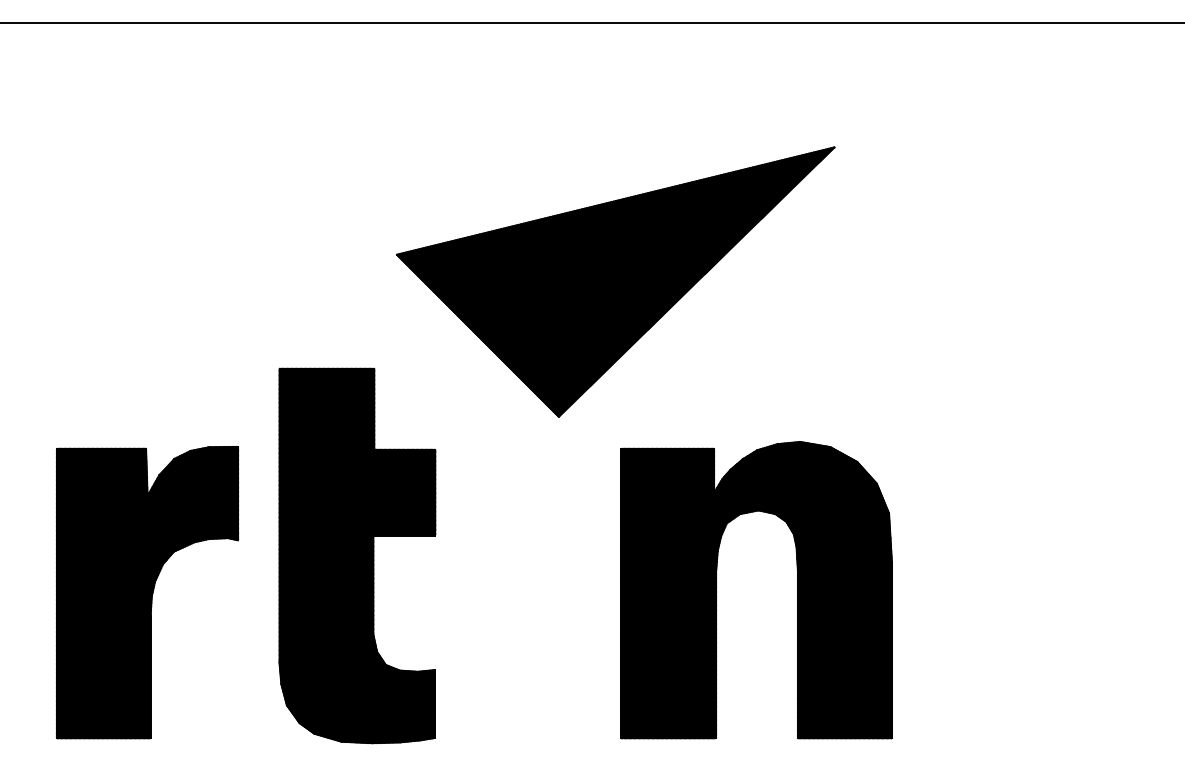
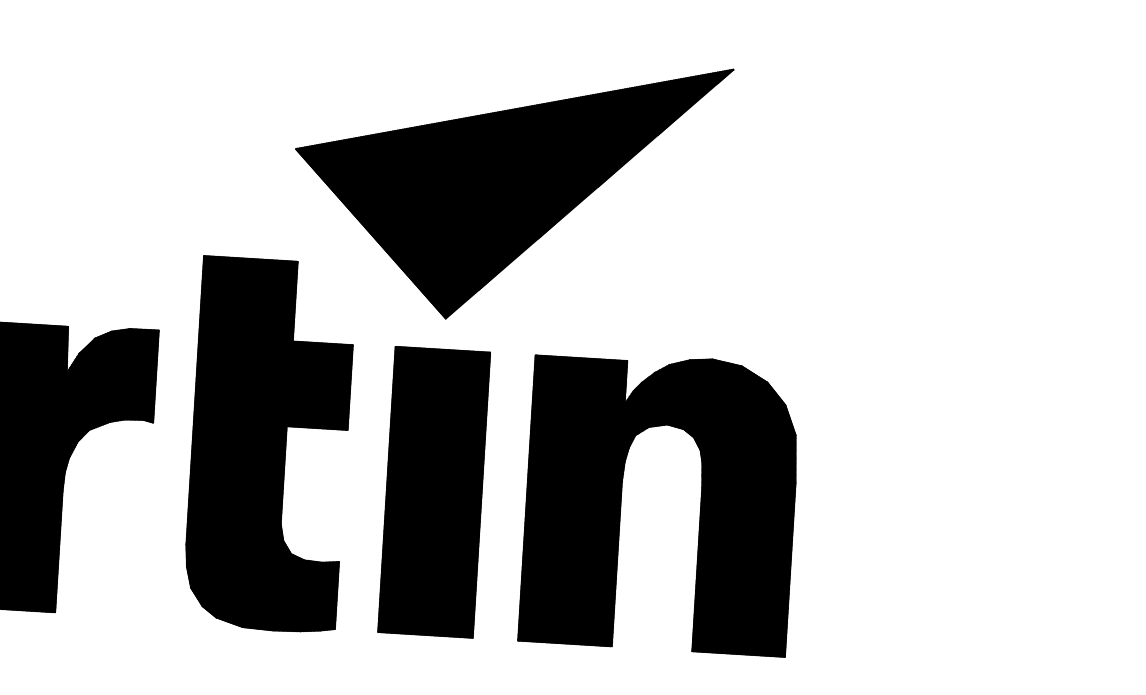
part: (615, 281) -> (509, 188), moved
part: (526, 593) -> (433, 492), added

